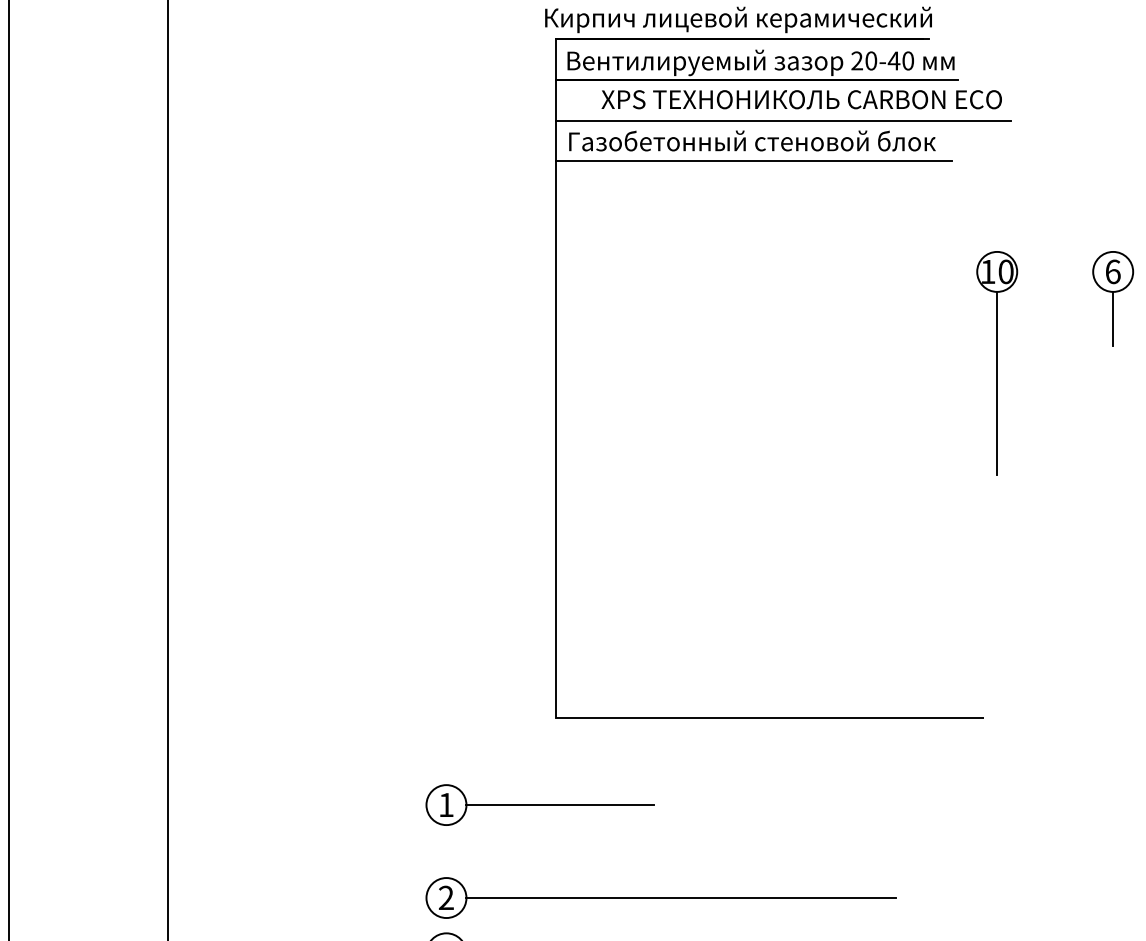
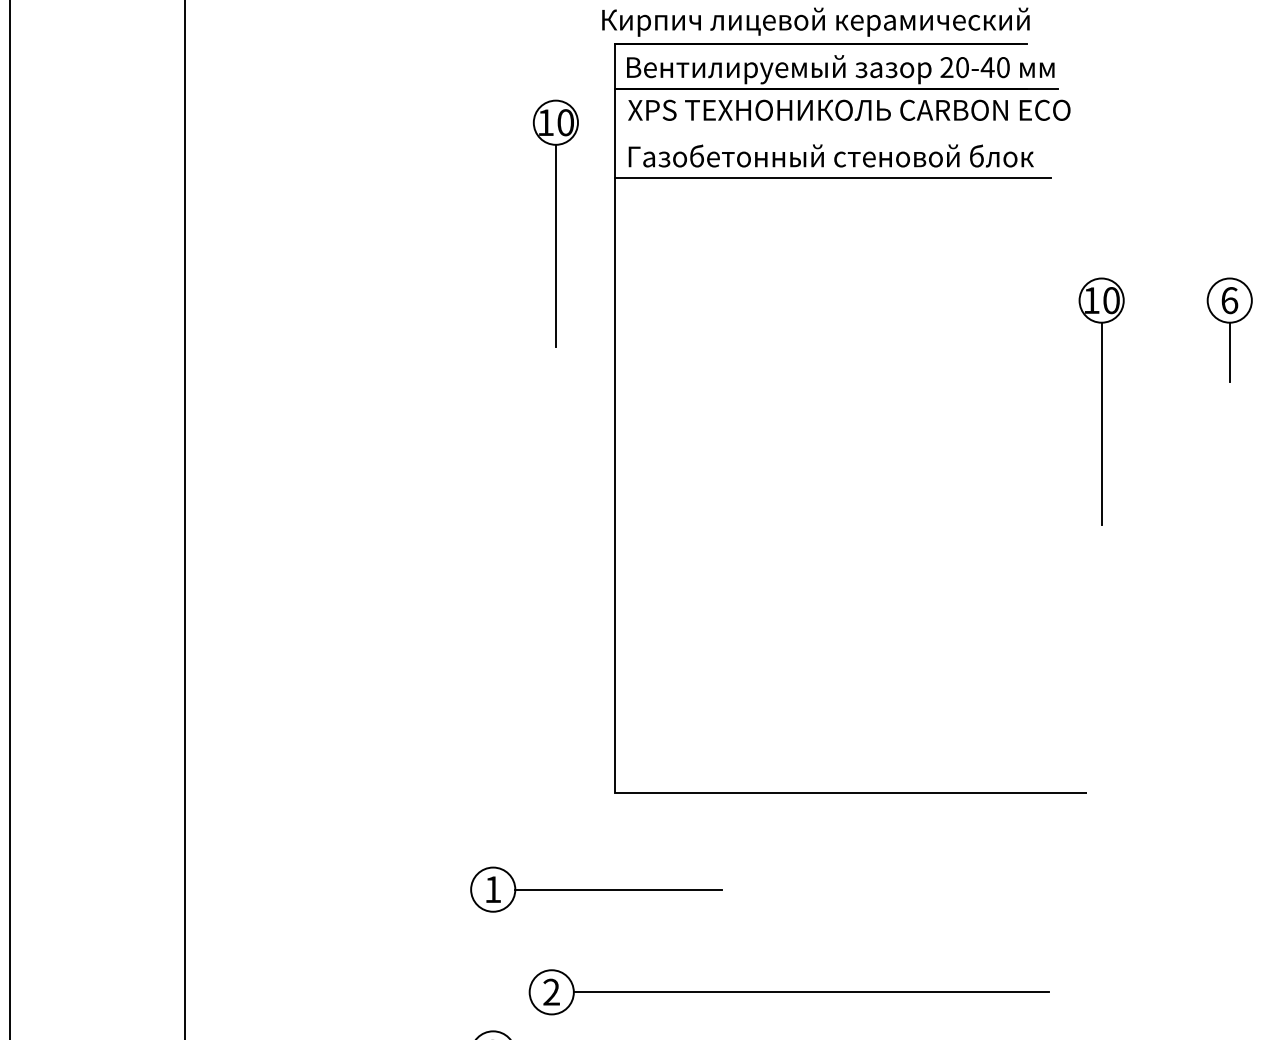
text: (801, 99) -> (848, 110), moved
line: (783, 120) -> (865, 133), removed
part: (503, 202) -> (556, 223), added
part: (660, 897) -> (788, 991), moved

